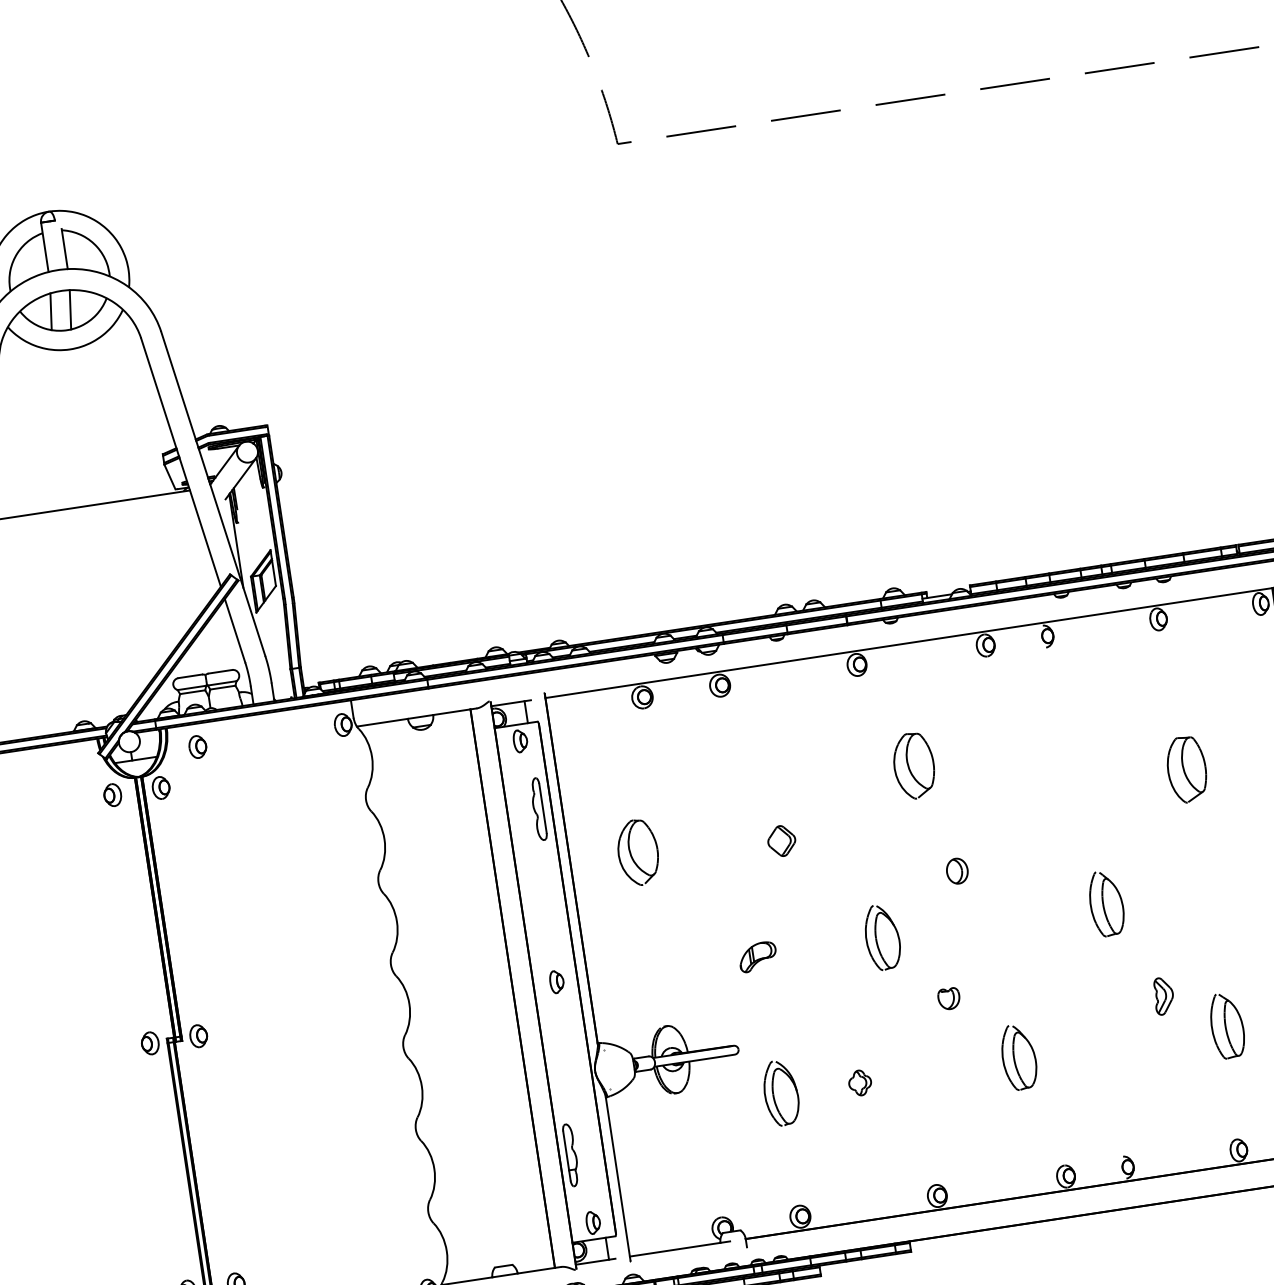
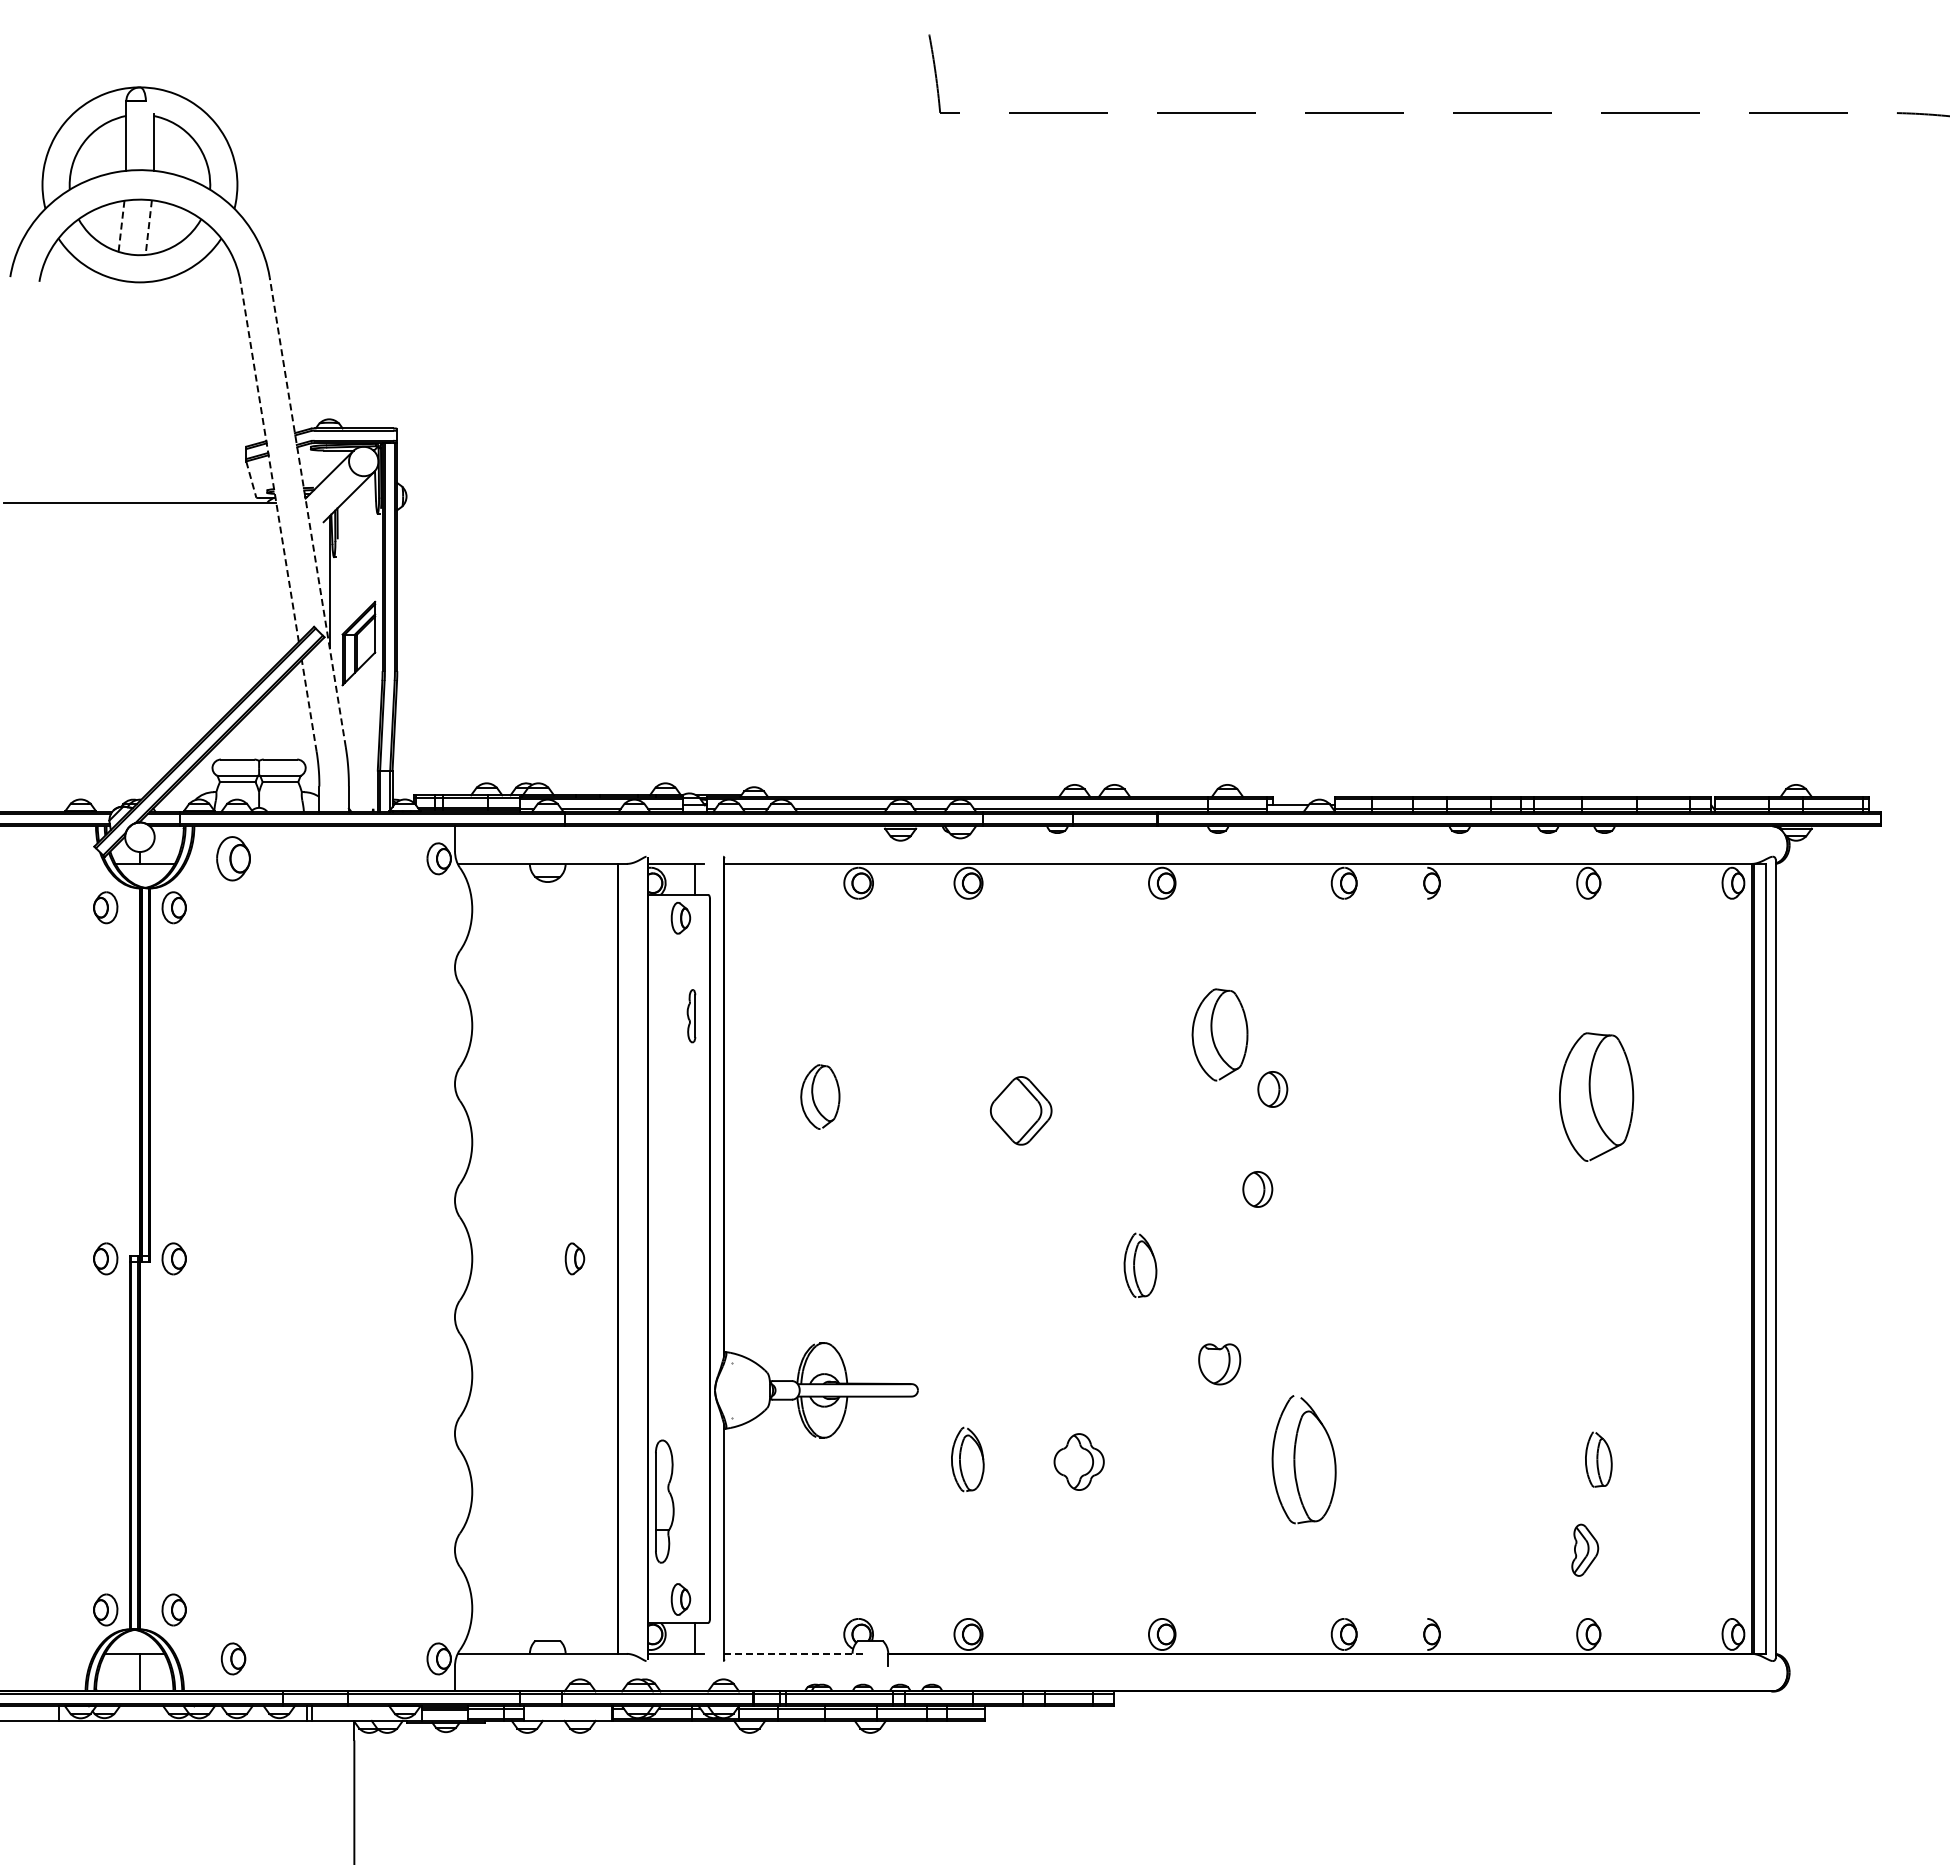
line: (70, 309) -> (148, 227), solid -> dashed
line: (51, 311) -> (121, 226), solid -> dashed
line: (180, 462) -> (269, 461), solid -> dashed
line: (170, 476) -> (251, 479), solid -> dashed
line: (213, 493) -> (307, 511), solid -> dashed
line: (235, 630) -> (309, 705), solid -> dashed
part: (197, 746) -> (233, 858), size x1.4
part: (1186, 769) -> (1596, 1096), size x1.4
part: (957, 798) -> (1272, 1089), added
part: (538, 808) -> (691, 1015), size x0.6
part: (781, 841) -> (1021, 1111), size x1.6
part: (638, 852) -> (820, 1096), size x0.7
part: (1106, 903) -> (1457, 1265), removed
part: (882, 937) -> (1140, 1265), size x0.7
part: (757, 957) -> (963, 1266), removed
part: (556, 981) -> (574, 1258), moved
part: (1163, 995) -> (1585, 1549), moved
part: (948, 999) -> (1219, 1364), size x1.4
part: (1227, 1025) -> (1598, 1459), size x0.6
part: (1018, 1057) -> (1303, 1459), size x1.4
part: (859, 1082) -> (1078, 1461), size x1.6
part: (780, 1093) -> (967, 1459), size x0.7
part: (571, 1154) -> (664, 1500), size x1.4
line: (680, 1248) -> (795, 1653), solid -> dashed

